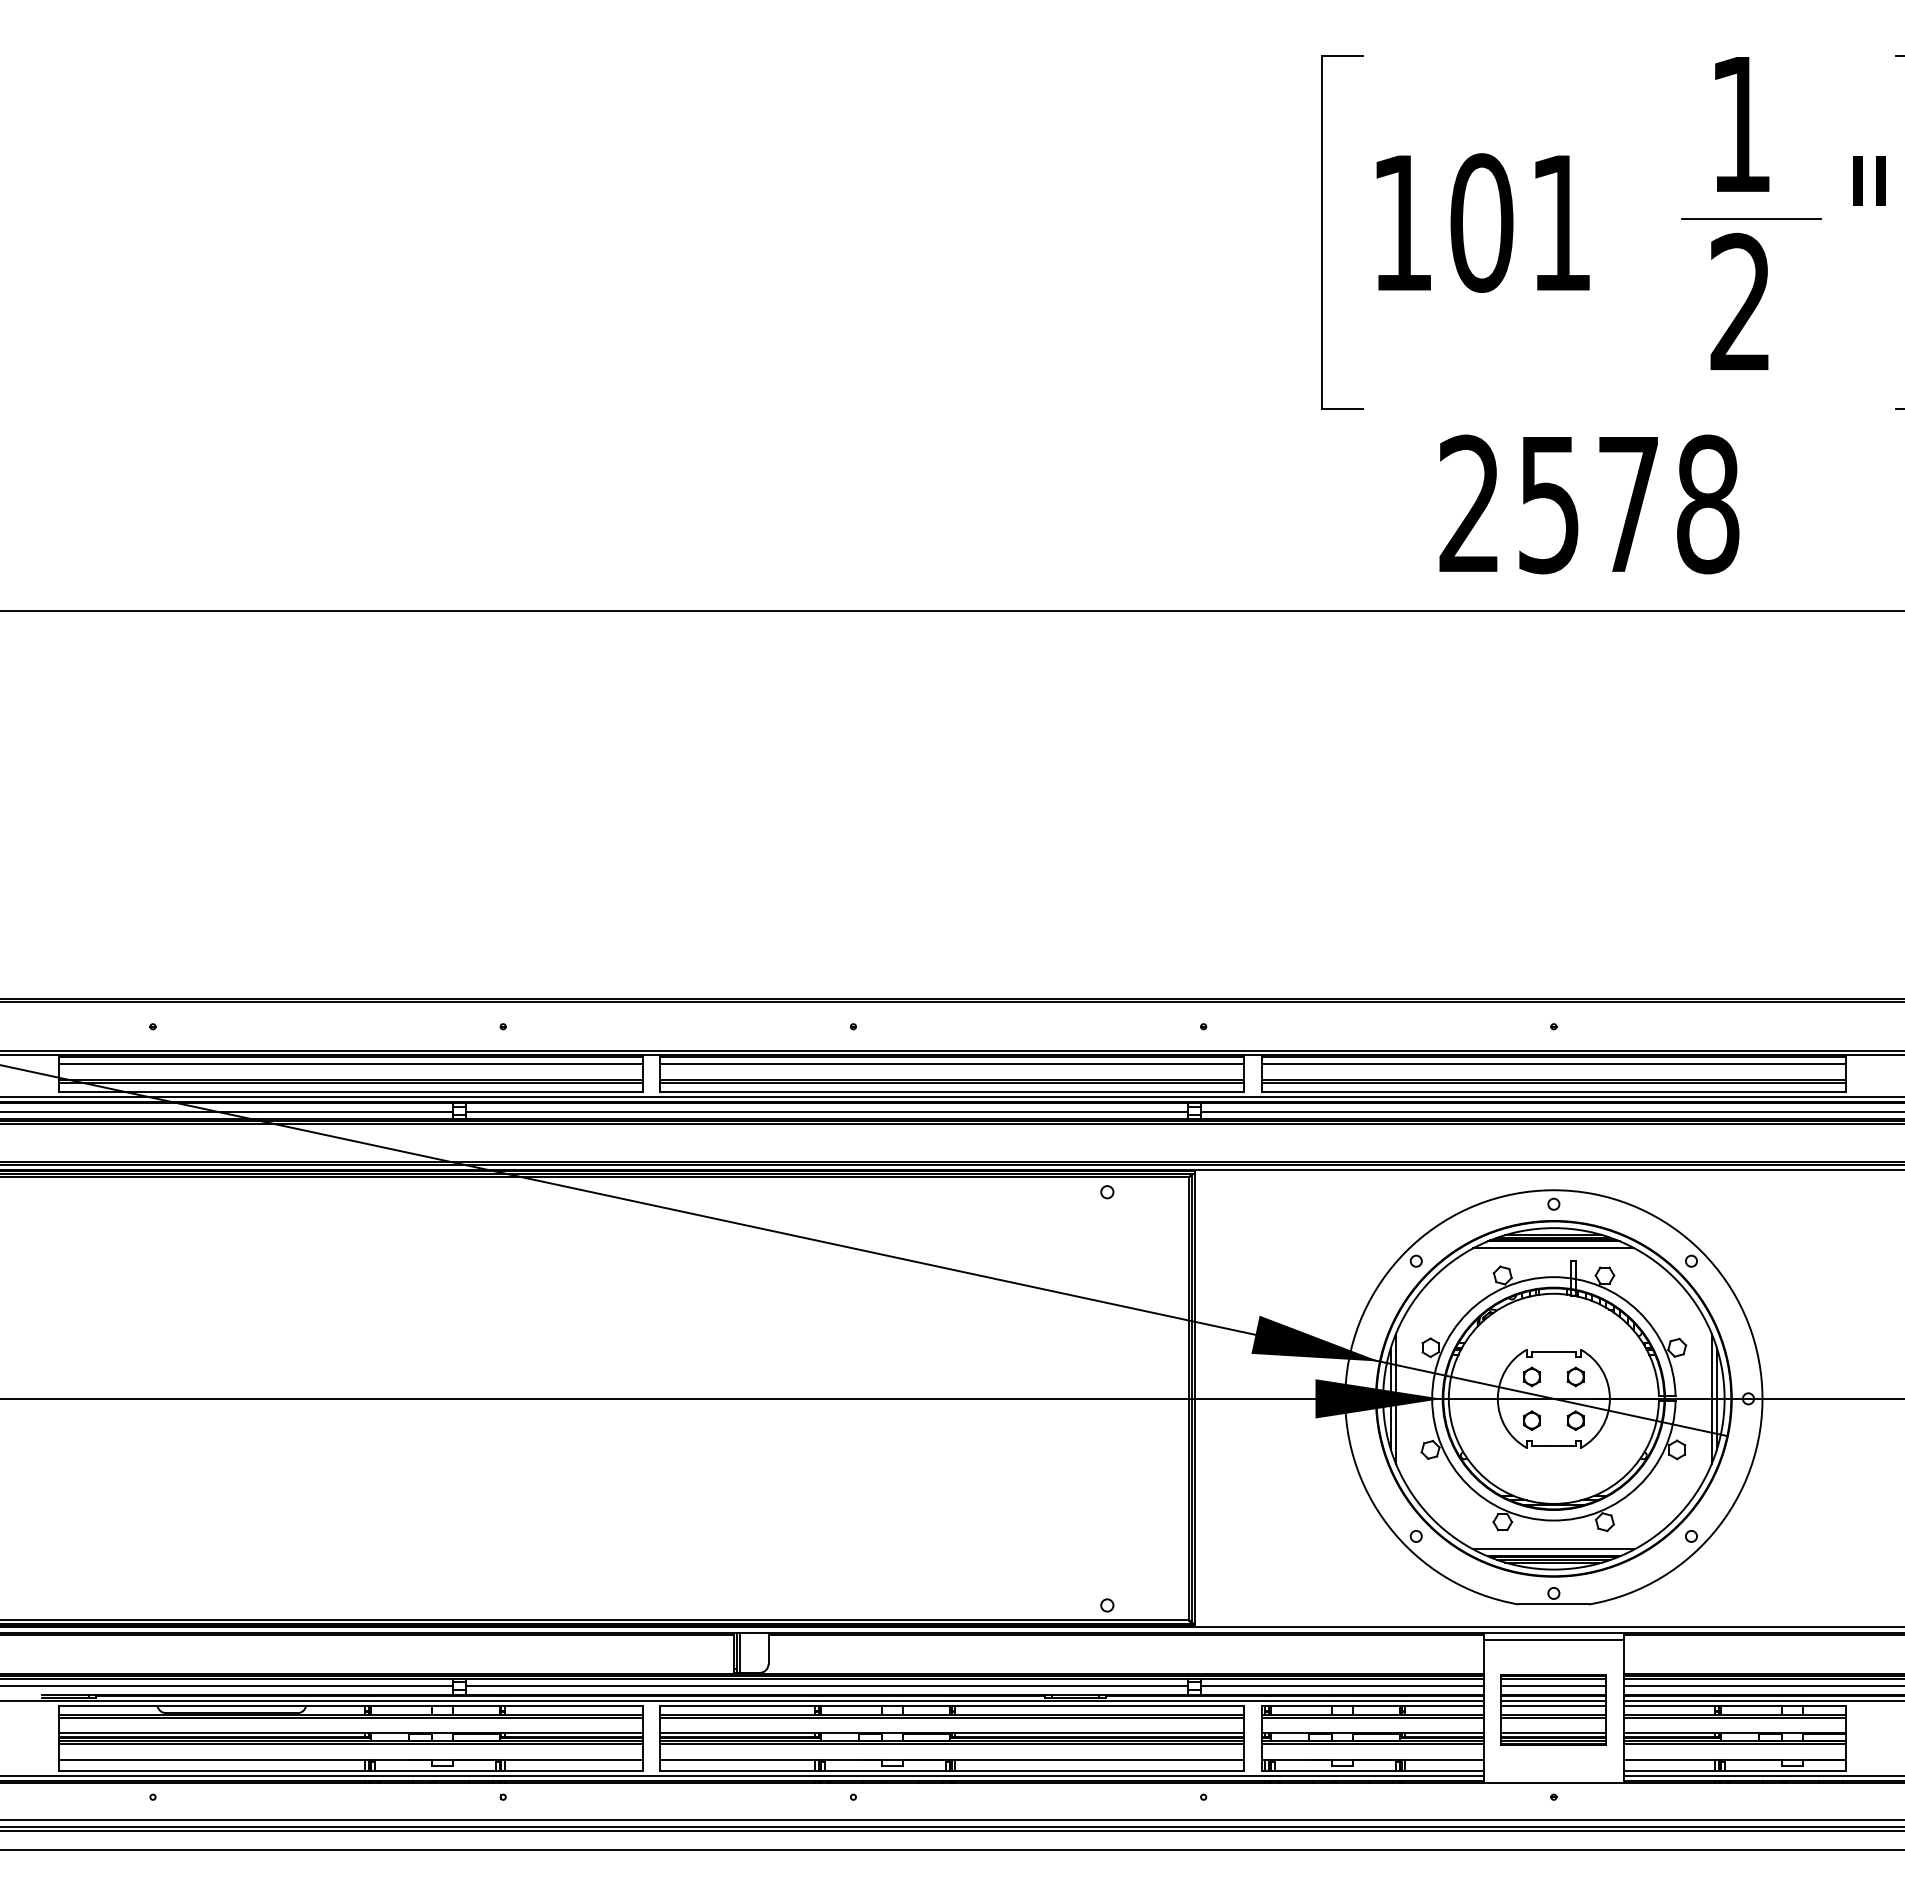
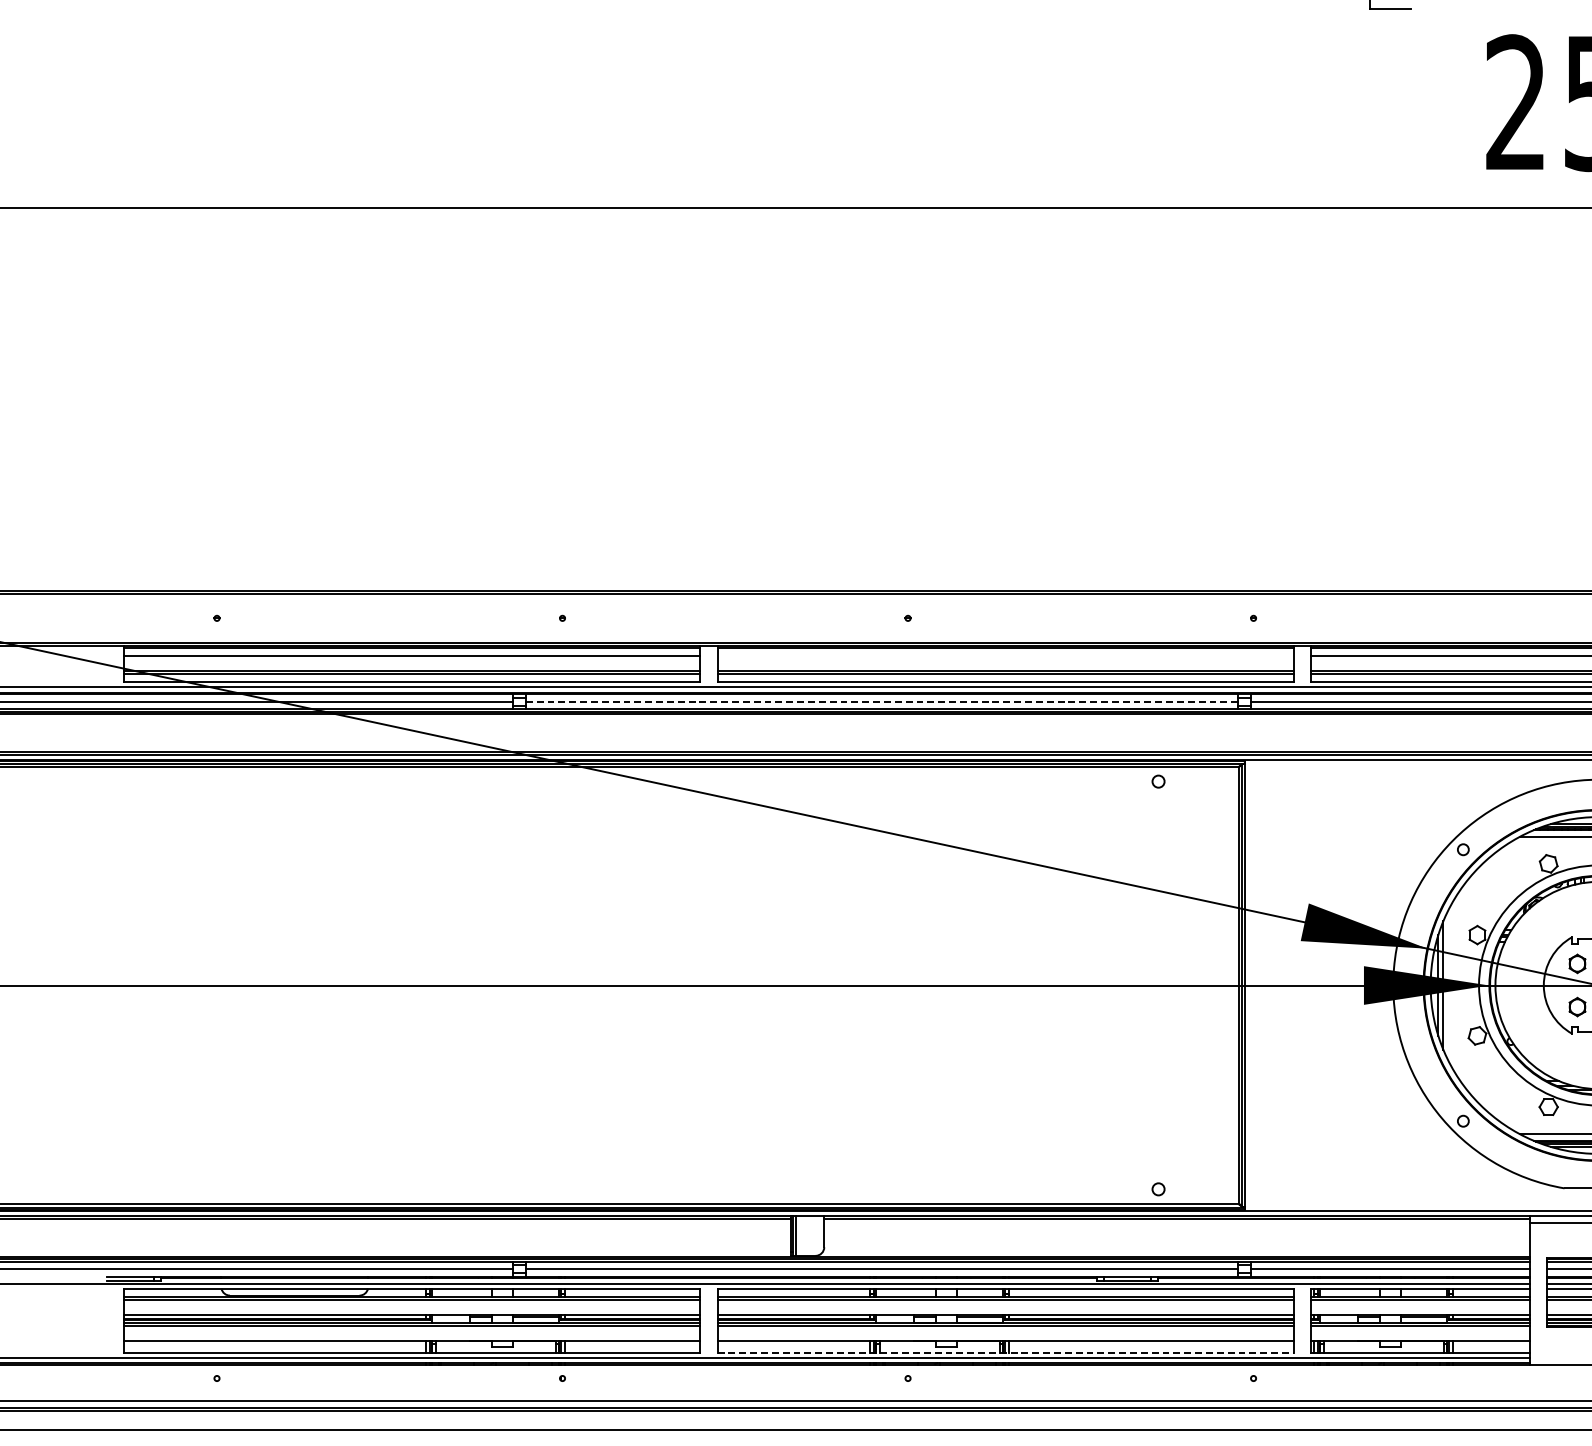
line: (952, 1064) -> (1005, 655), removed
line: (827, 1111) -> (882, 701), solid -> dashed
line: (952, 1770) -> (1005, 1352), solid -> dashed

